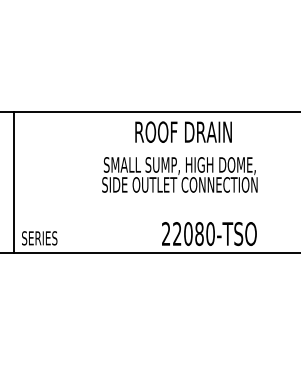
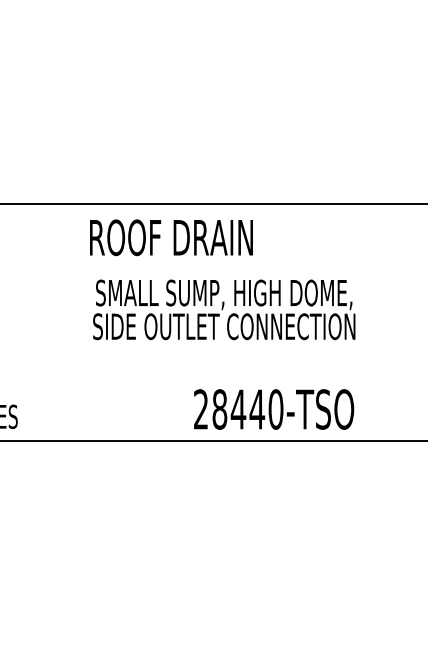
text: (183, 131) -> (171, 236), moved
text: (188, 234) -> (238, 410), 22080-TSO -> 28440-TSO

